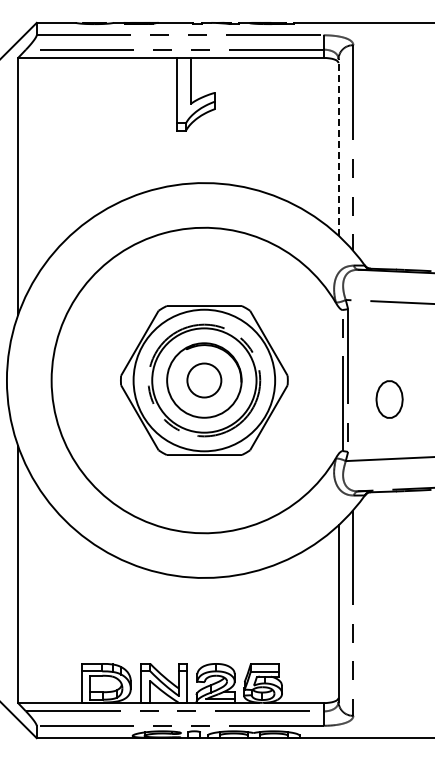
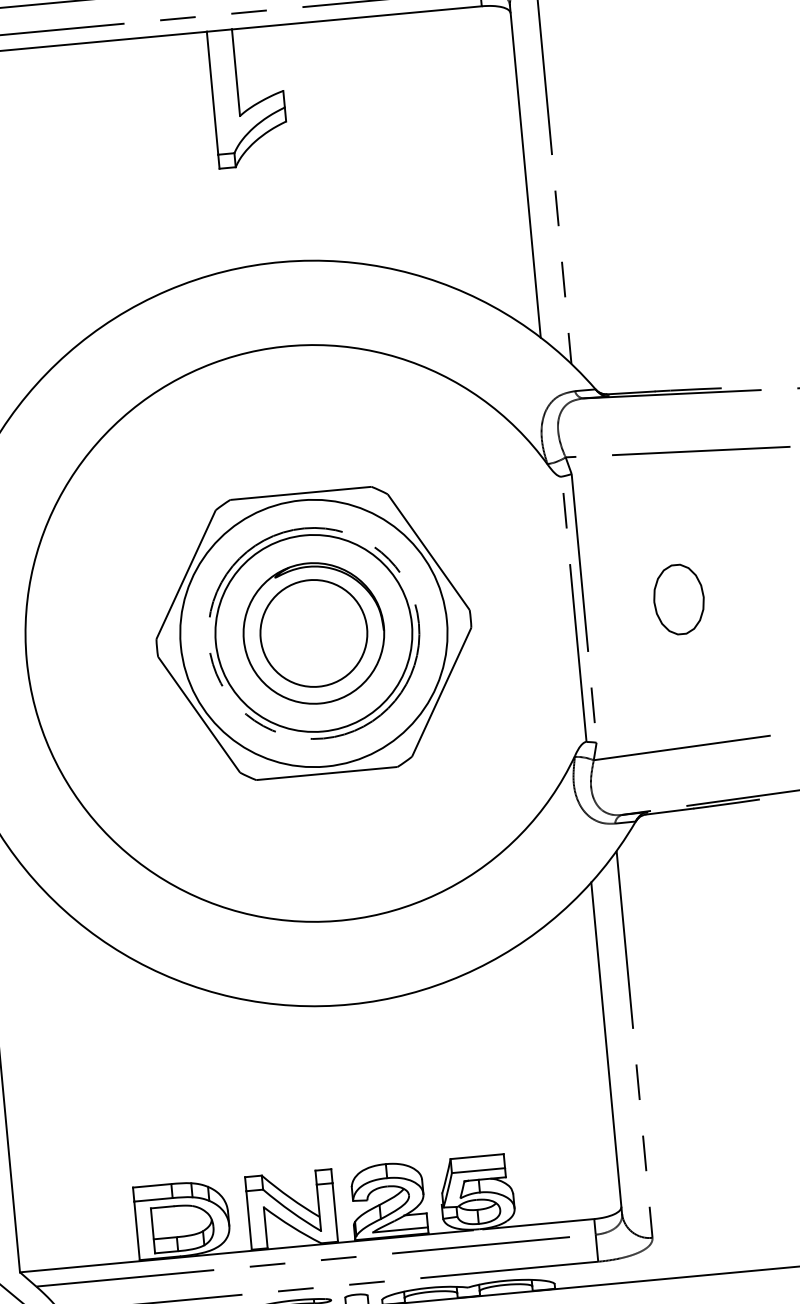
line: (338, 146) -> (525, 170), dashed -> solid
circle: (204, 380) -> (314, 633), size x1.67
part: (389, 399) -> (678, 599), moved

